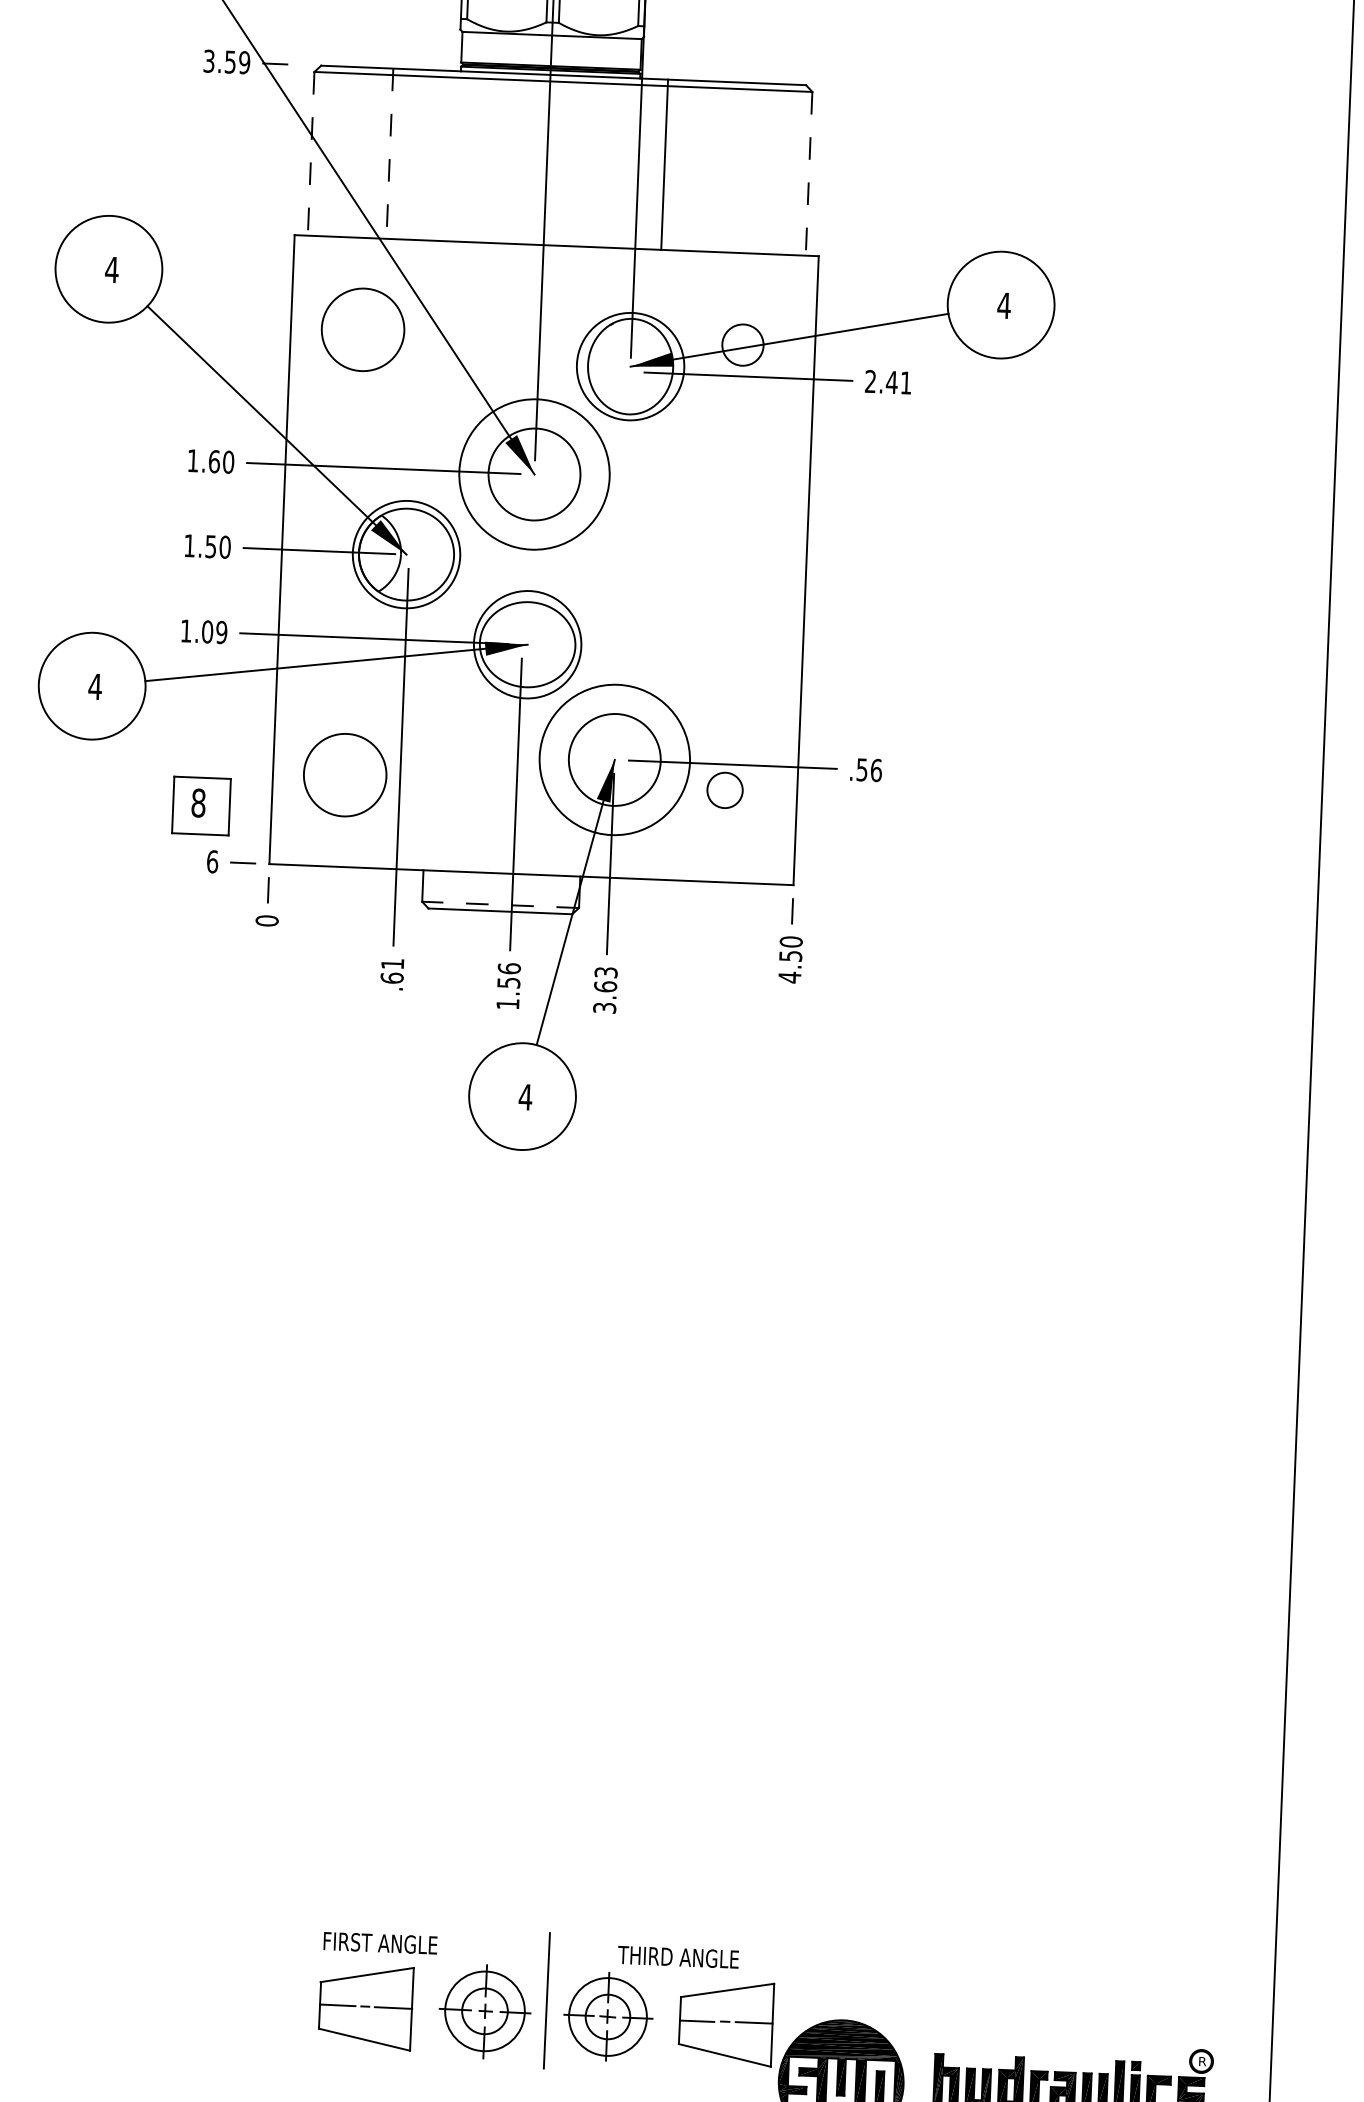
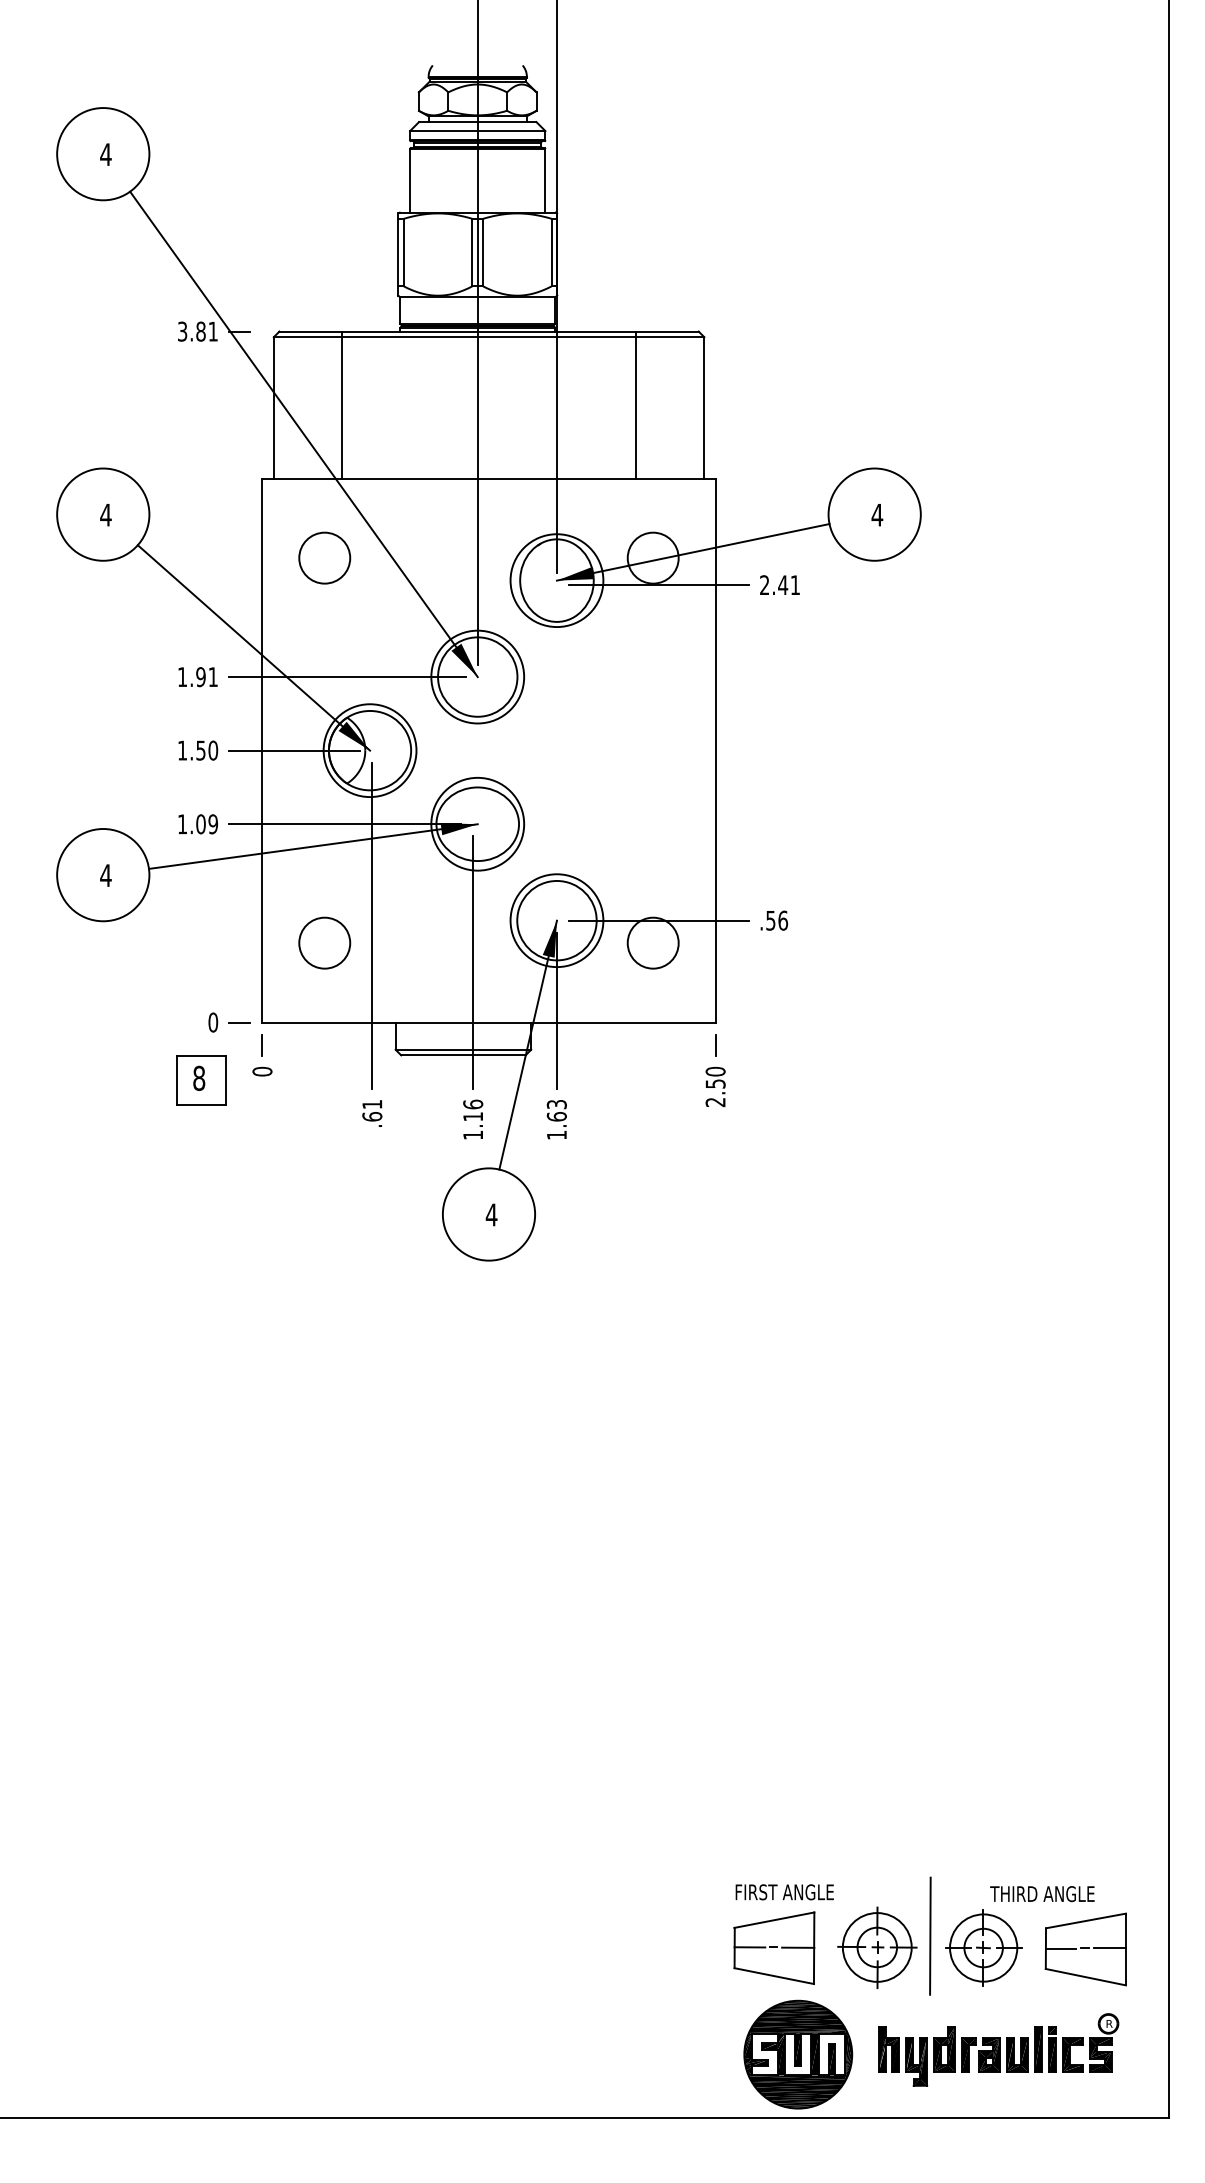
text: (237, 62) -> (207, 331), 3.59 -> 3.81
line: (310, 153) -> (273, 407), dashed -> solid
line: (389, 154) -> (341, 405), dashed -> solid
line: (664, 163) -> (636, 404), moved
line: (809, 173) -> (704, 407), dashed -> solid
circle: (362, 329) -> (324, 557), size x0.71
circle: (742, 344) -> (652, 557), size x1.43
text: (221, 462) -> (207, 677), 1.60 -> 1.91
circle: (534, 473) -> (477, 676), size x0.71
circle: (614, 759) -> (556, 920), size x0.71
circle: (344, 774) -> (324, 942), size x0.71
circle: (724, 789) -> (652, 942), size x1.67
part: (201, 805) -> (201, 1080), moved
text: (212, 861) -> (213, 1022), 6 -> 0
line: (500, 904) -> (463, 1049), dashed -> solid
text: (789, 977) -> (715, 1102), 4.50 -> 2.50
text: (509, 982) -> (473, 1116), 1.56 -> 1.16
text: (604, 1007) -> (556, 1134), 3.63 -> 1.63
part: (545, 1999) -> (929, 1935), moved

